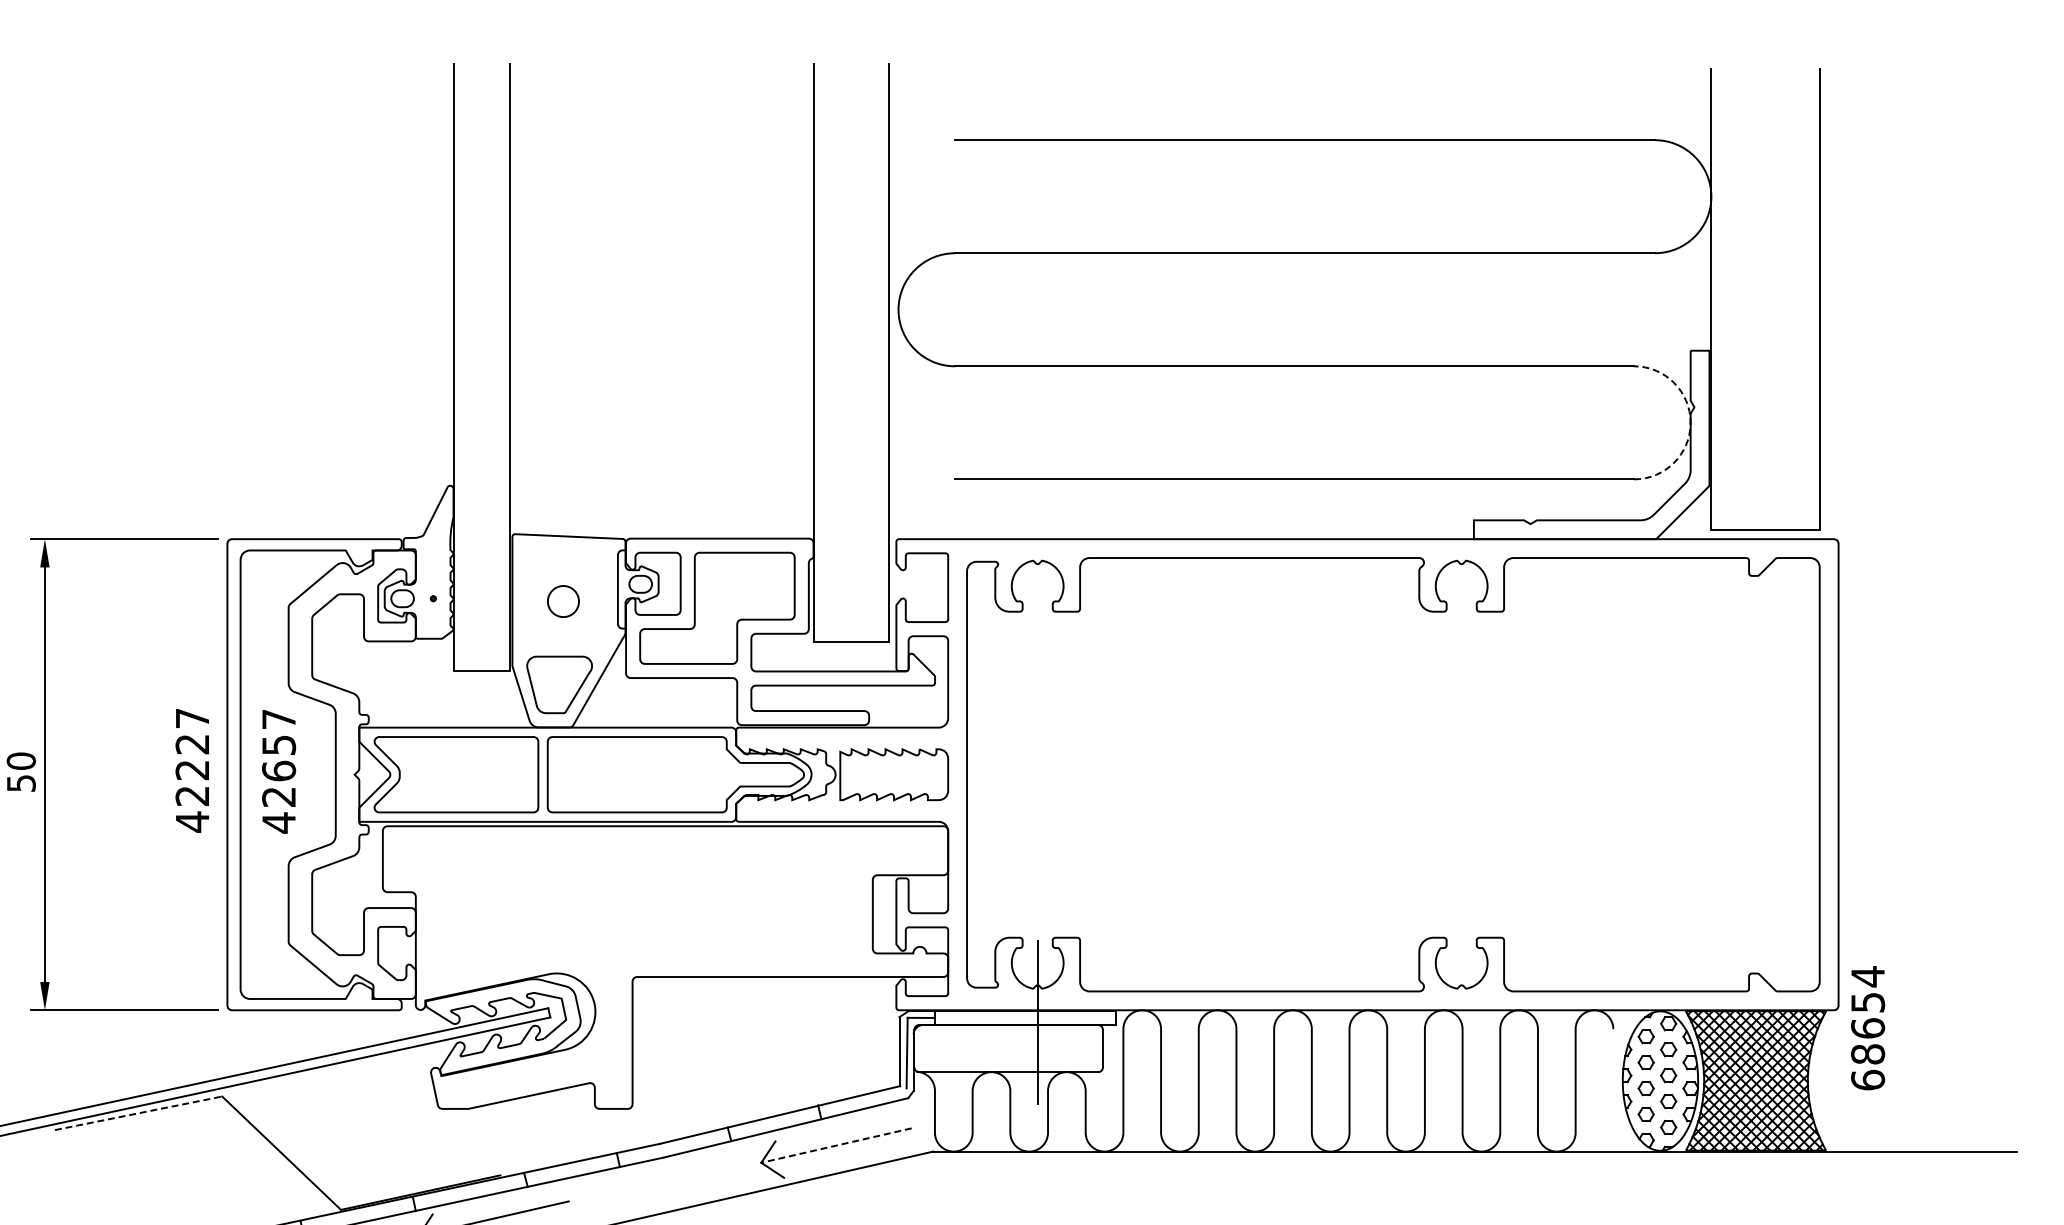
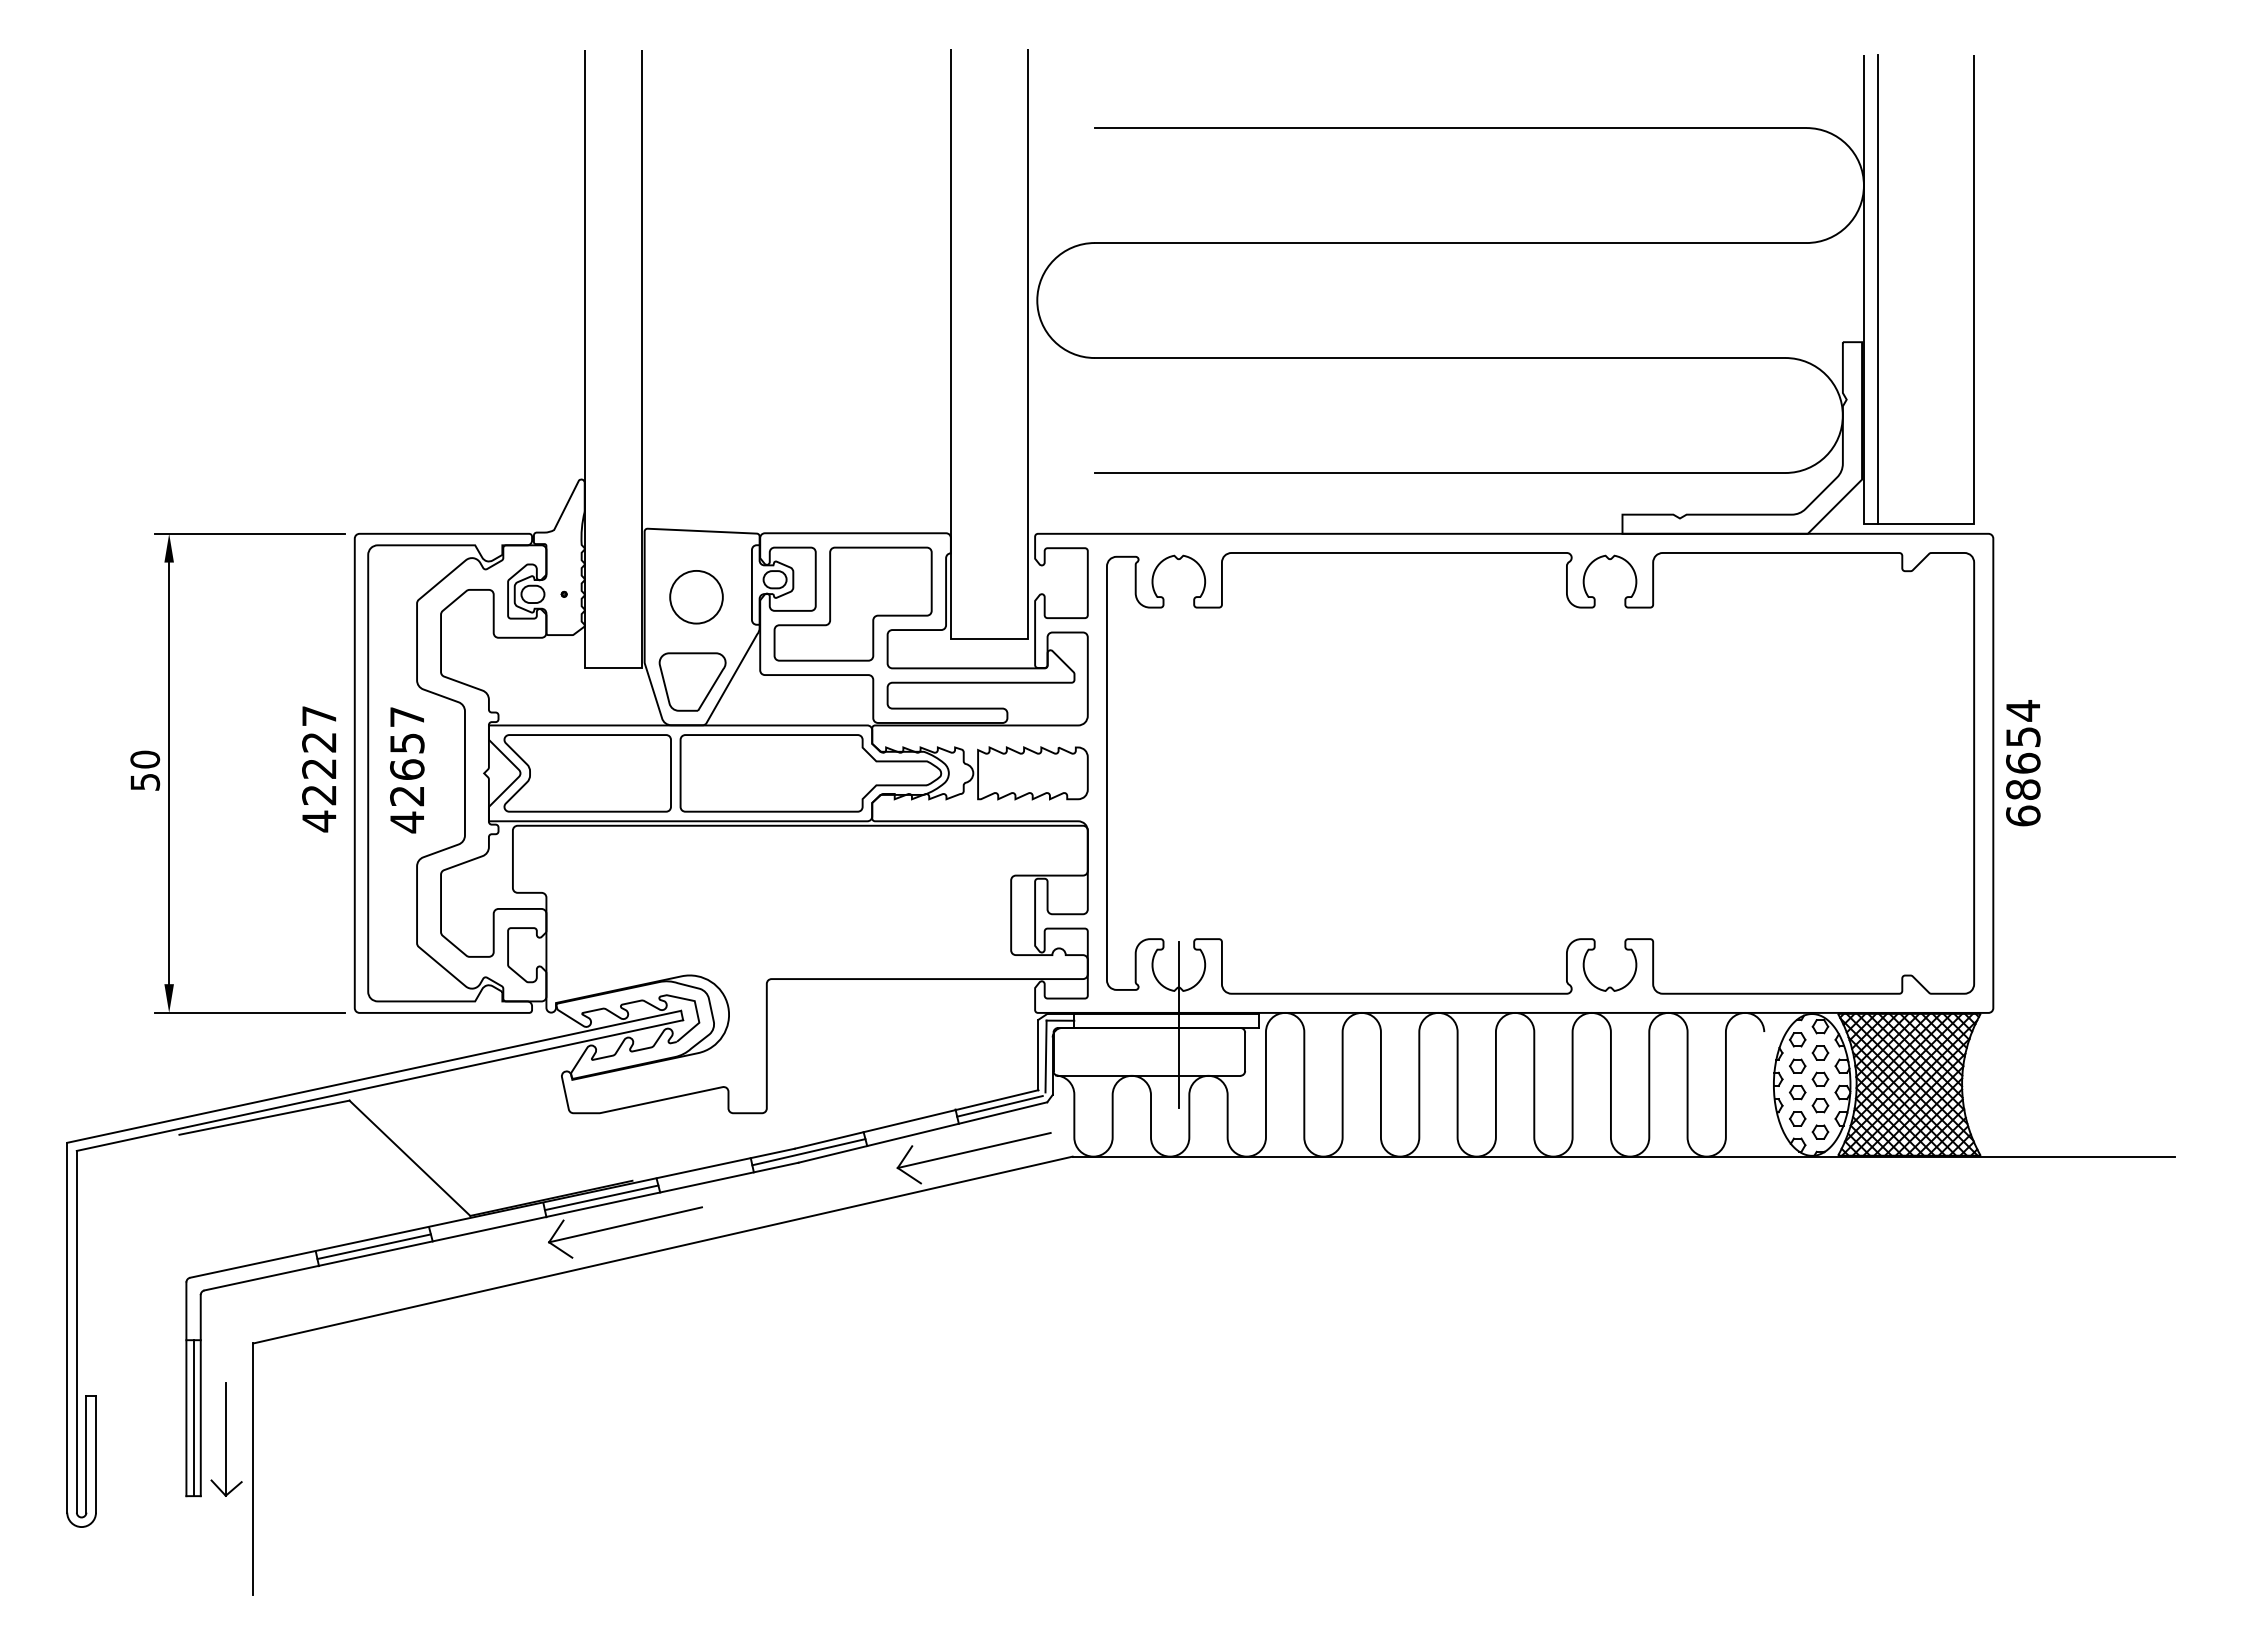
line: (1725, 298) -> (1878, 289), added
arc: (1690, 422) -> (1842, 415), dashed -> solid
circle: (563, 600) -> (696, 596), size x1.67
text: (1868, 1028) -> (2023, 763), moved
line: (861, 1102) -> (999, 1106), added
line: (138, 1113) -> (264, 1117), dashed -> solid
line: (835, 1145) -> (973, 1150), dashed -> solid
line: (673, 1147) -> (808, 1152), added
line: (470, 1191) -> (601, 1197), added

